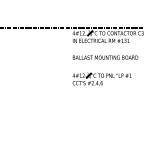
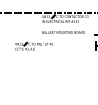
part: (102, 79) -> (34, 46), moved

